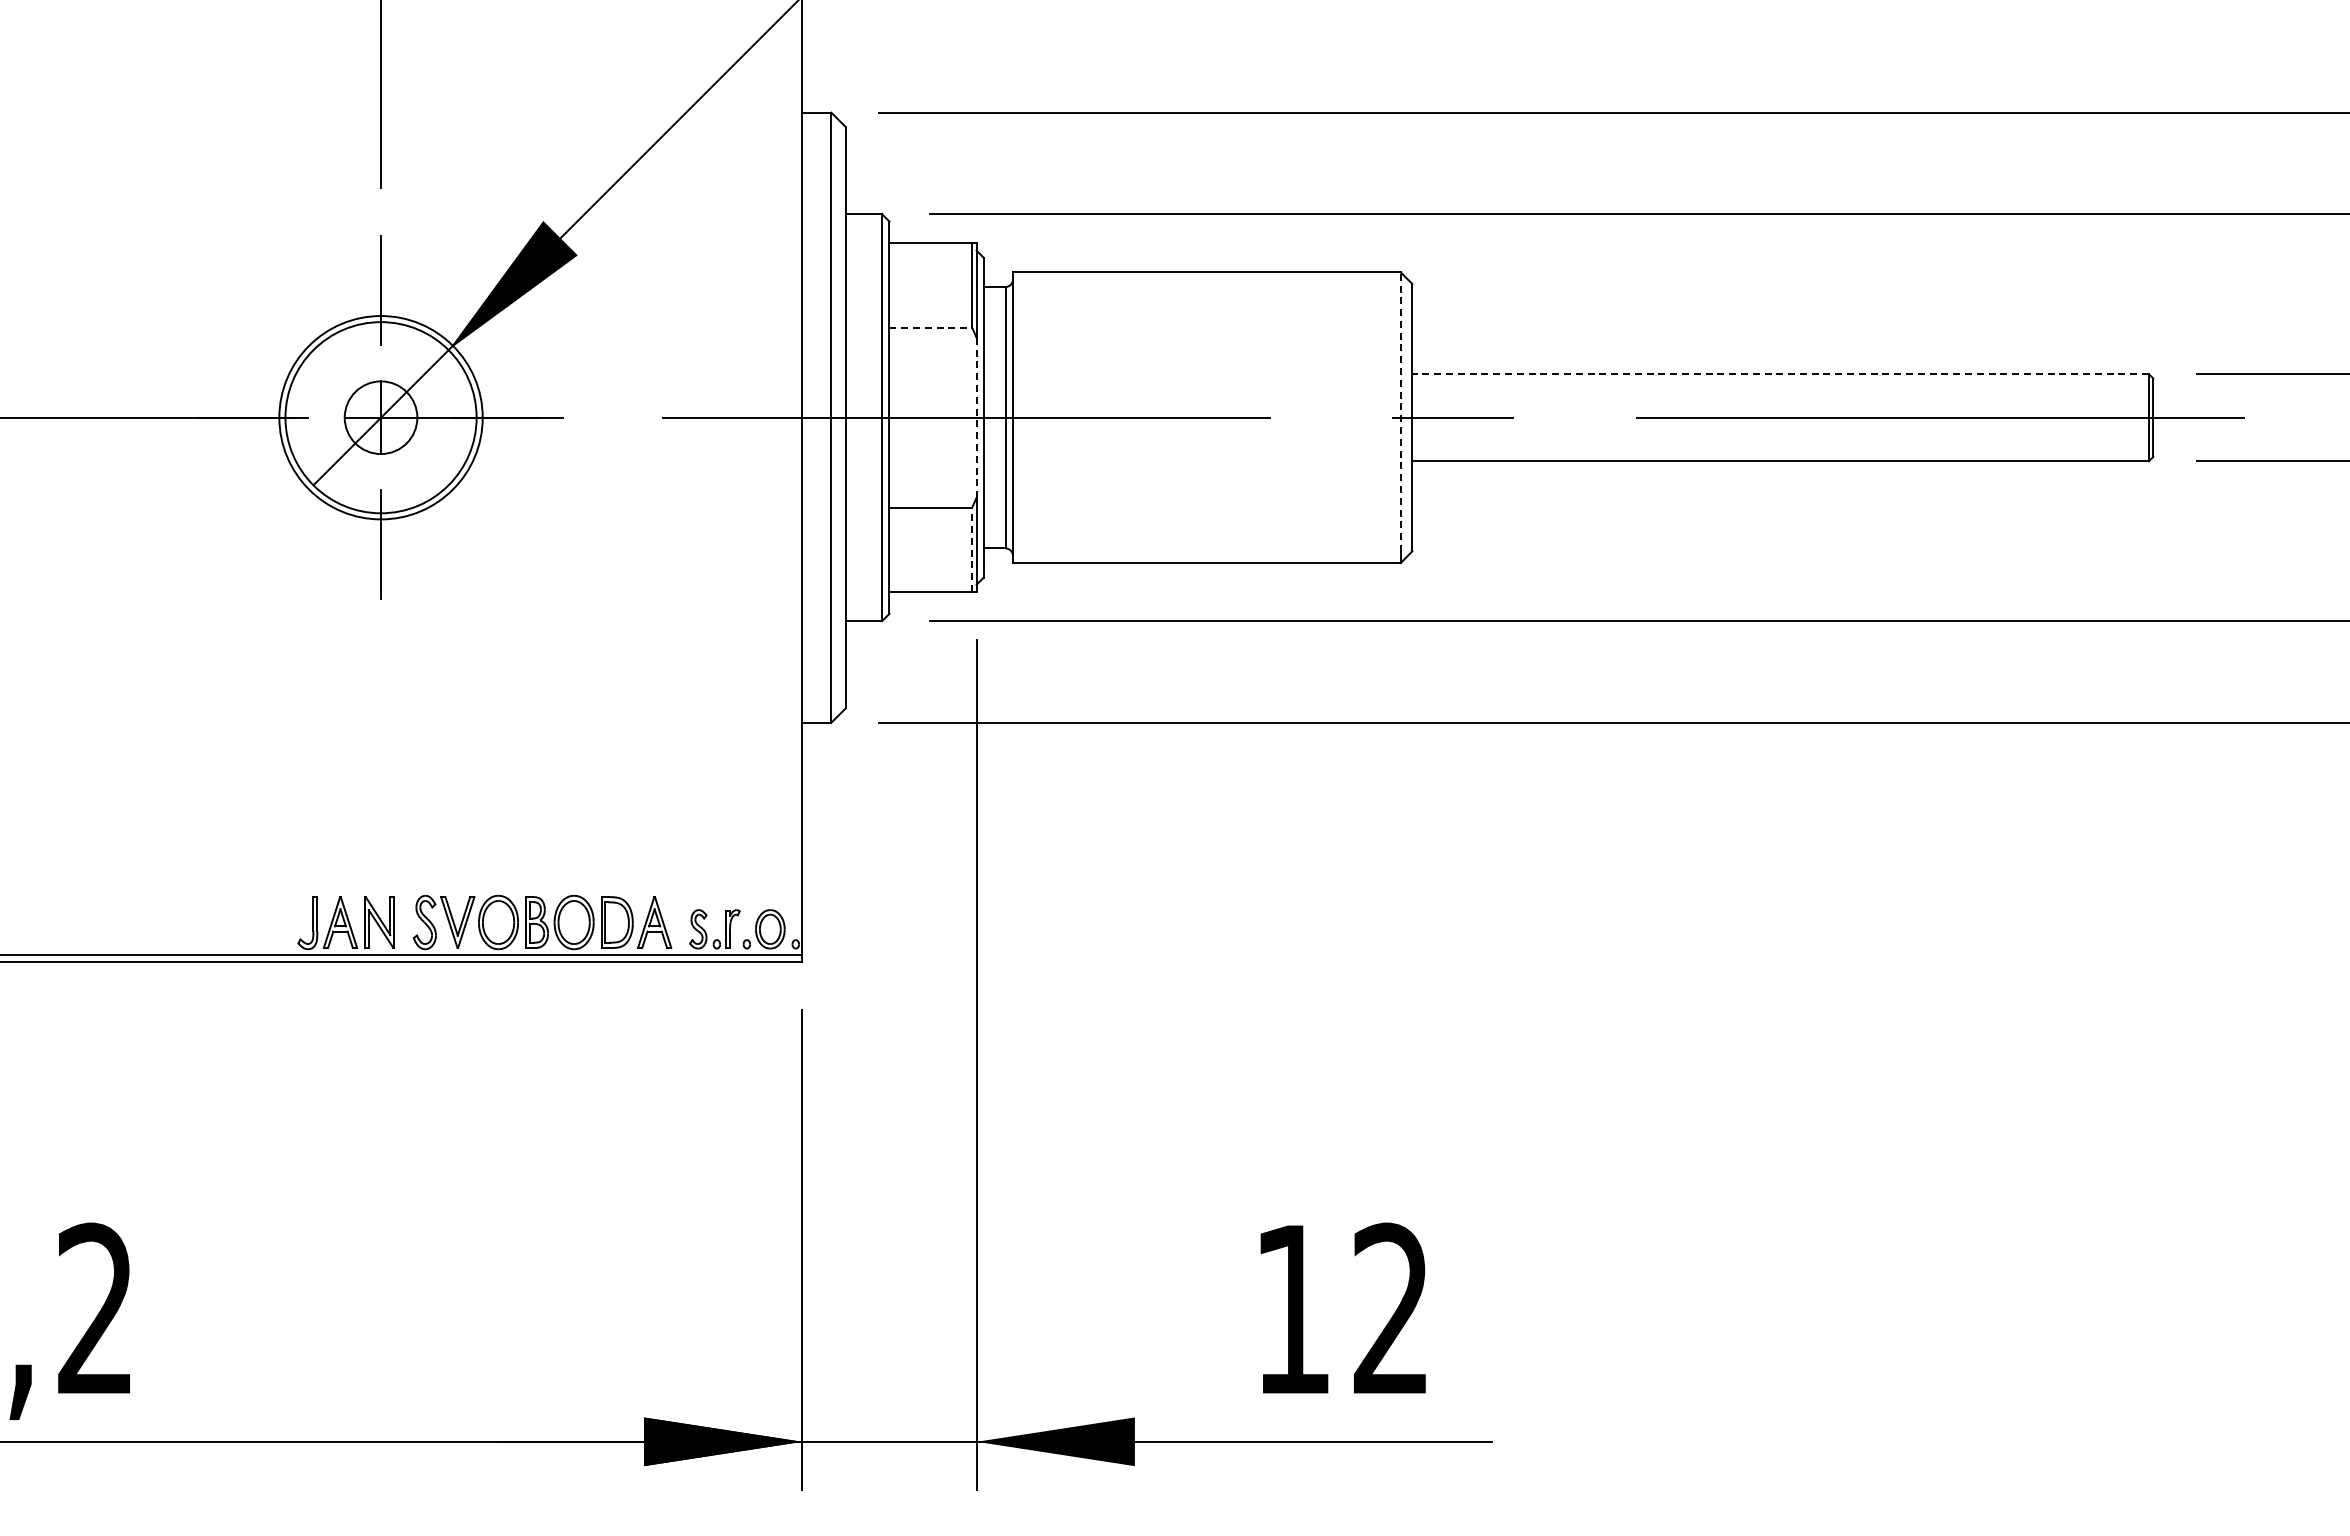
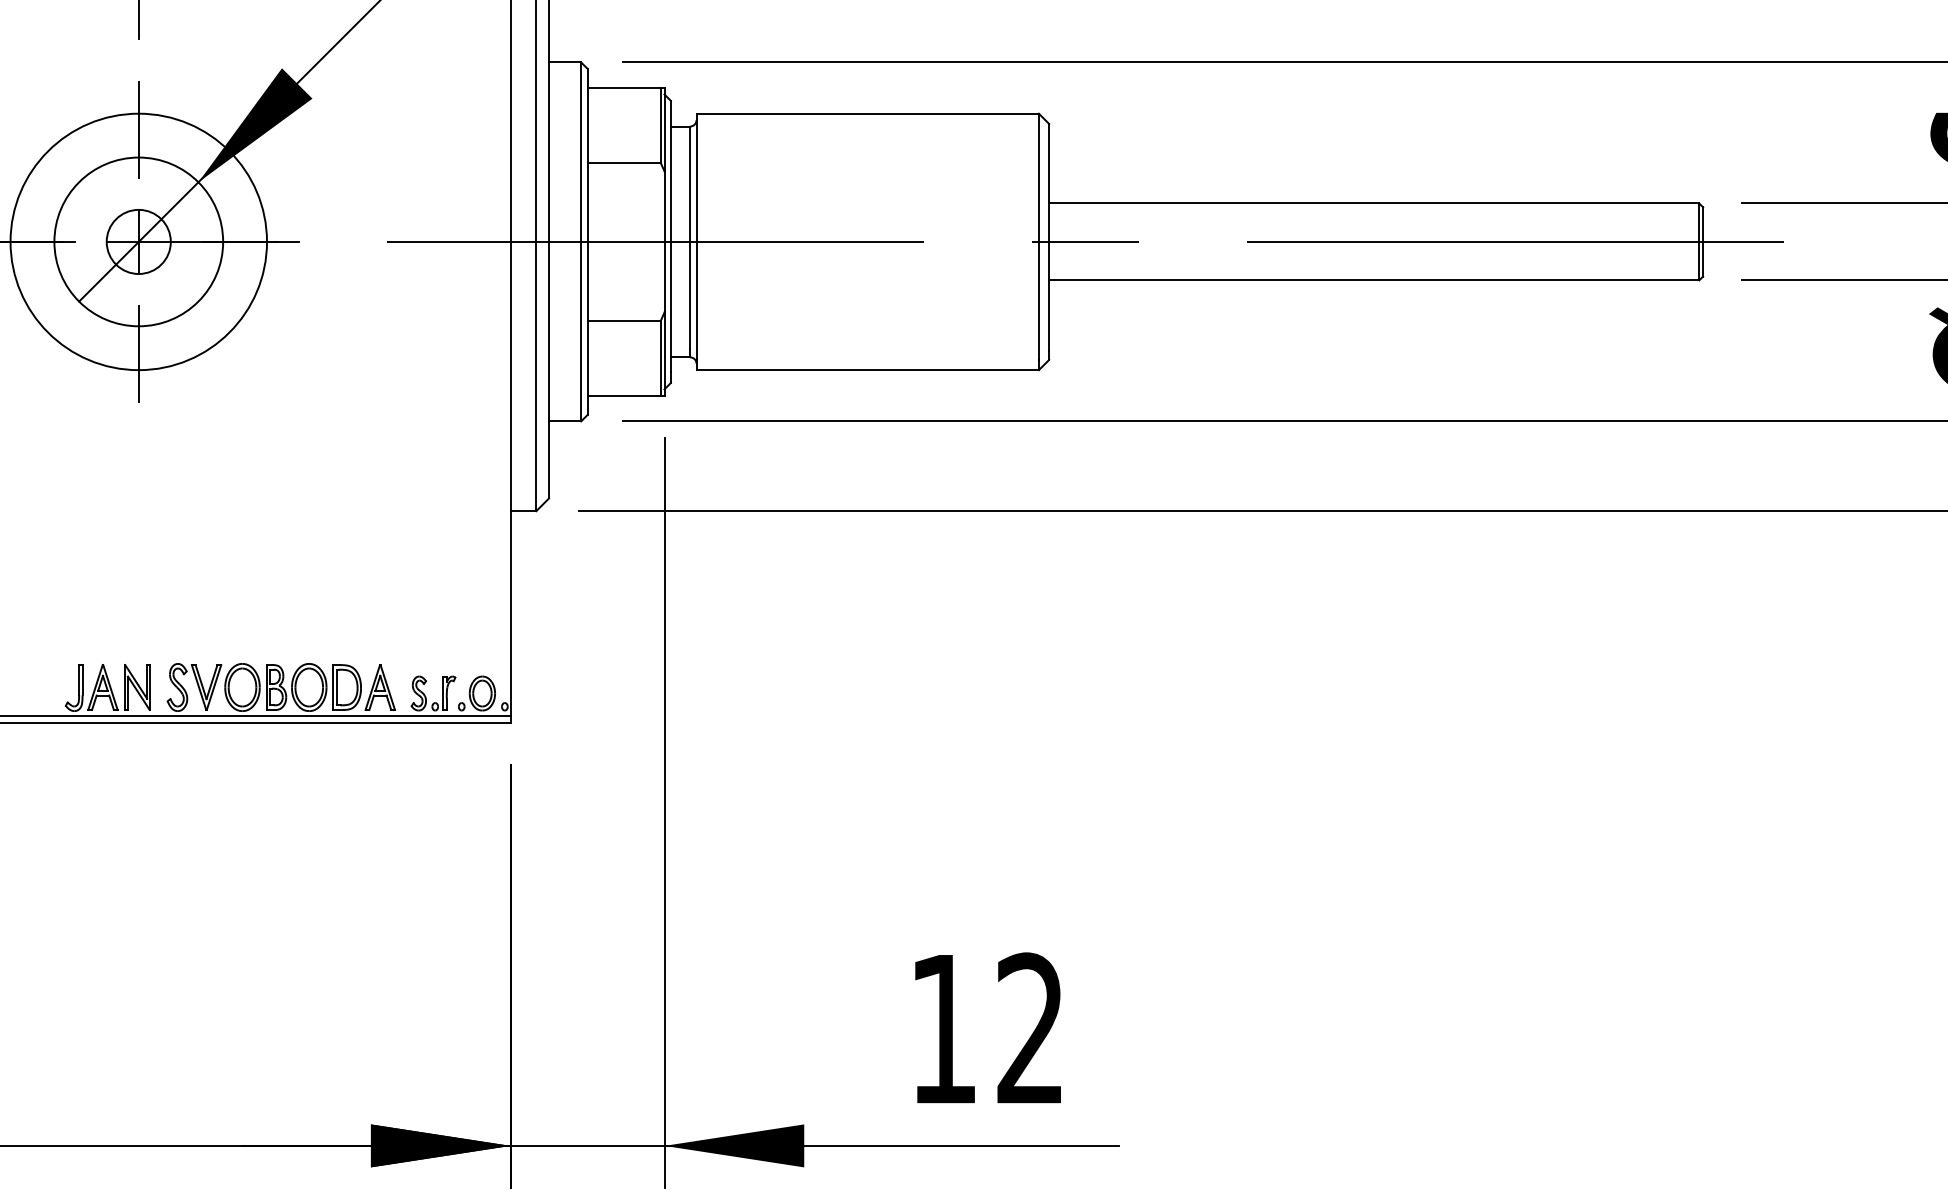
line: (931, 327) -> (624, 162), dashed -> solid
line: (1780, 374) -> (1374, 203), dashed -> solid
line: (1400, 412) -> (1038, 237), dashed -> solid
circle: (380, 417) -> (138, 241), size x1.43
line: (976, 417) -> (664, 241), dashed -> solid
line: (972, 549) -> (660, 358), dashed -> solid

